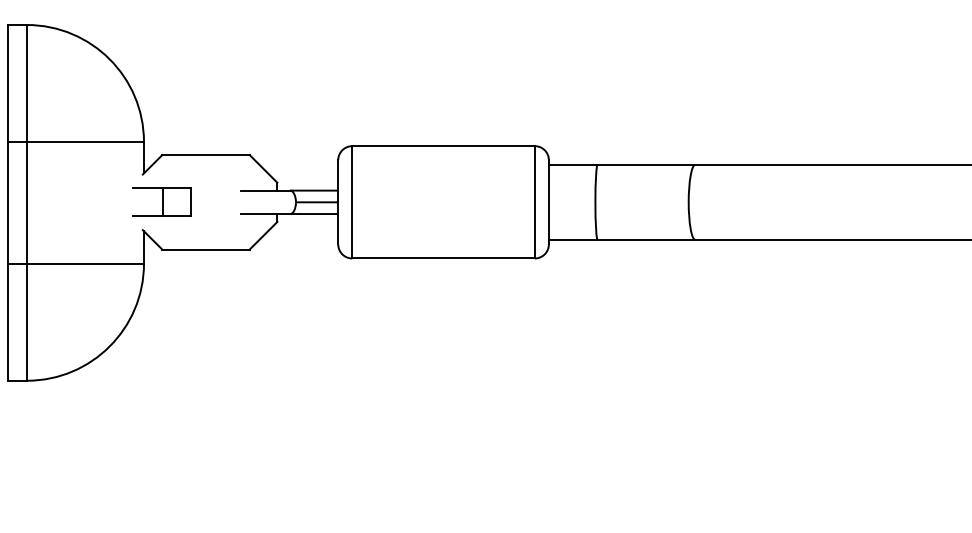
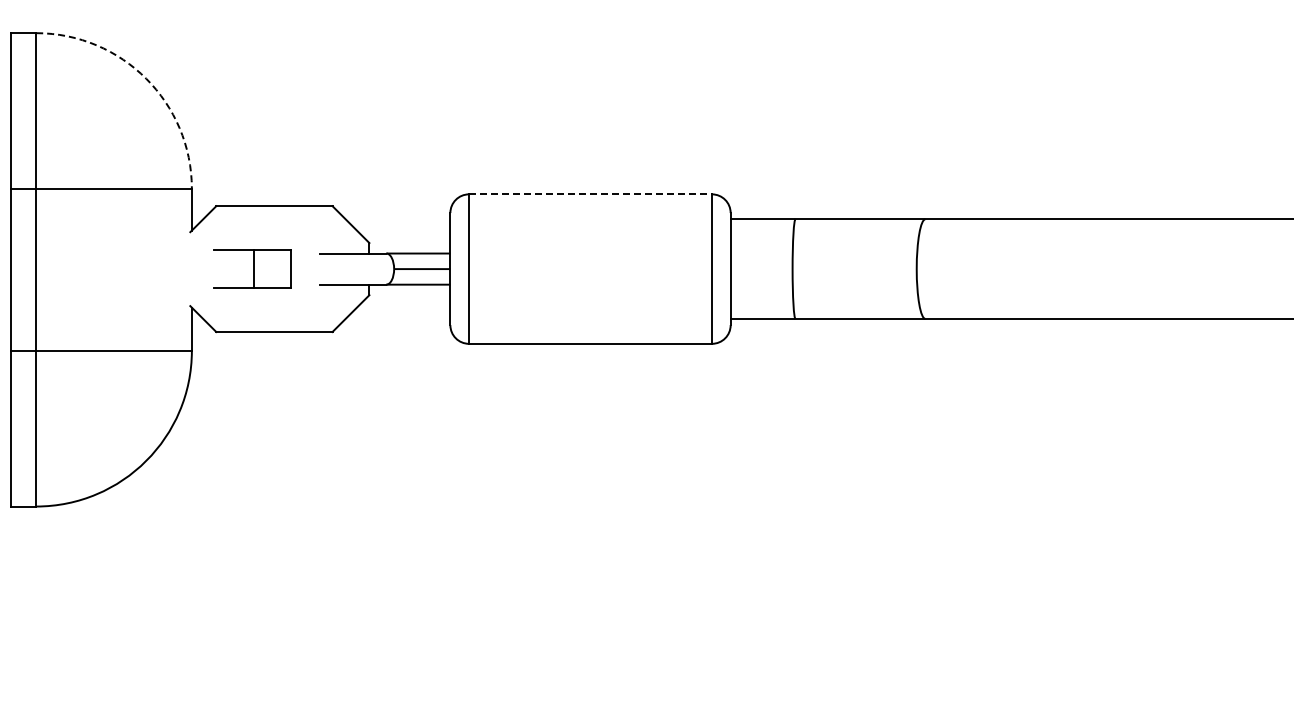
arc: (109, 59) -> (146, 78), solid -> dashed
line: (444, 146) -> (591, 194), solid -> dashed
part: (161, 201) -> (252, 268), moved

